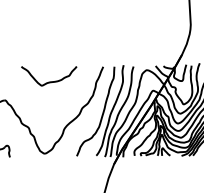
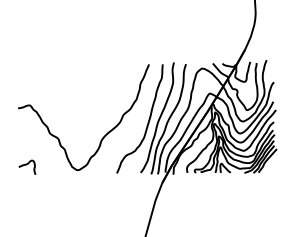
curve: (49, 81) -> (83, 82), removed

